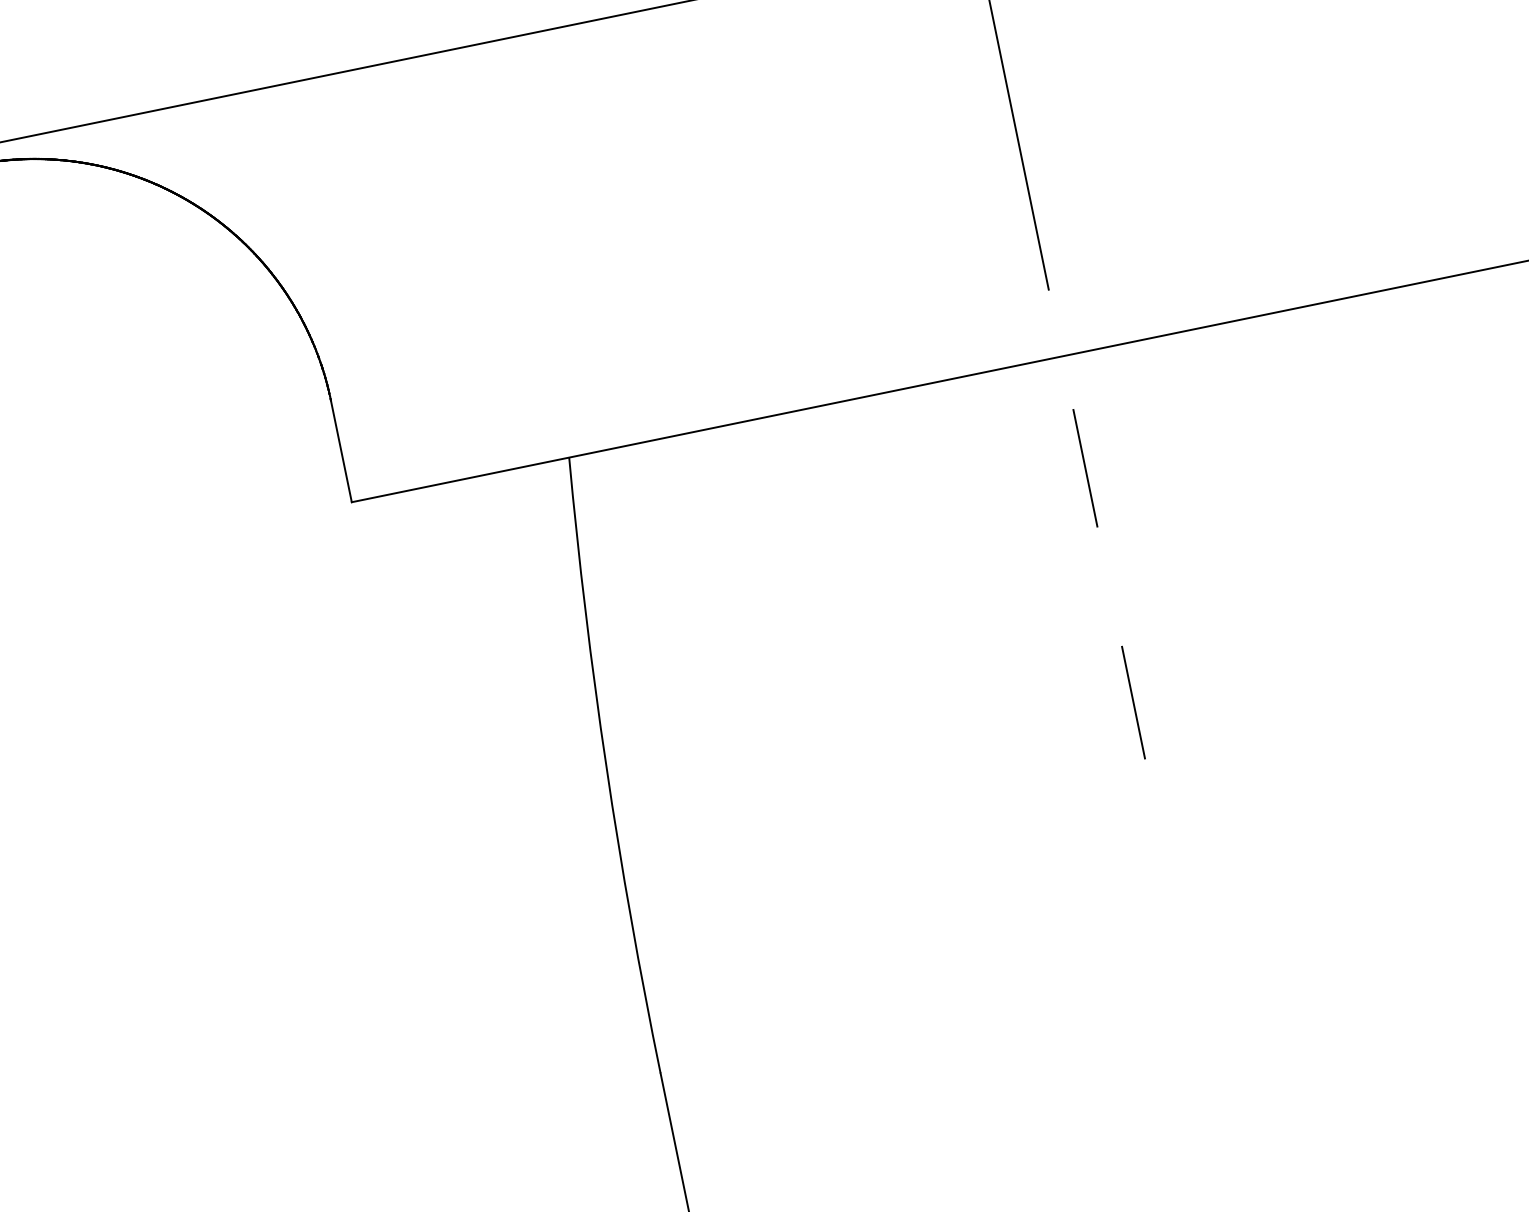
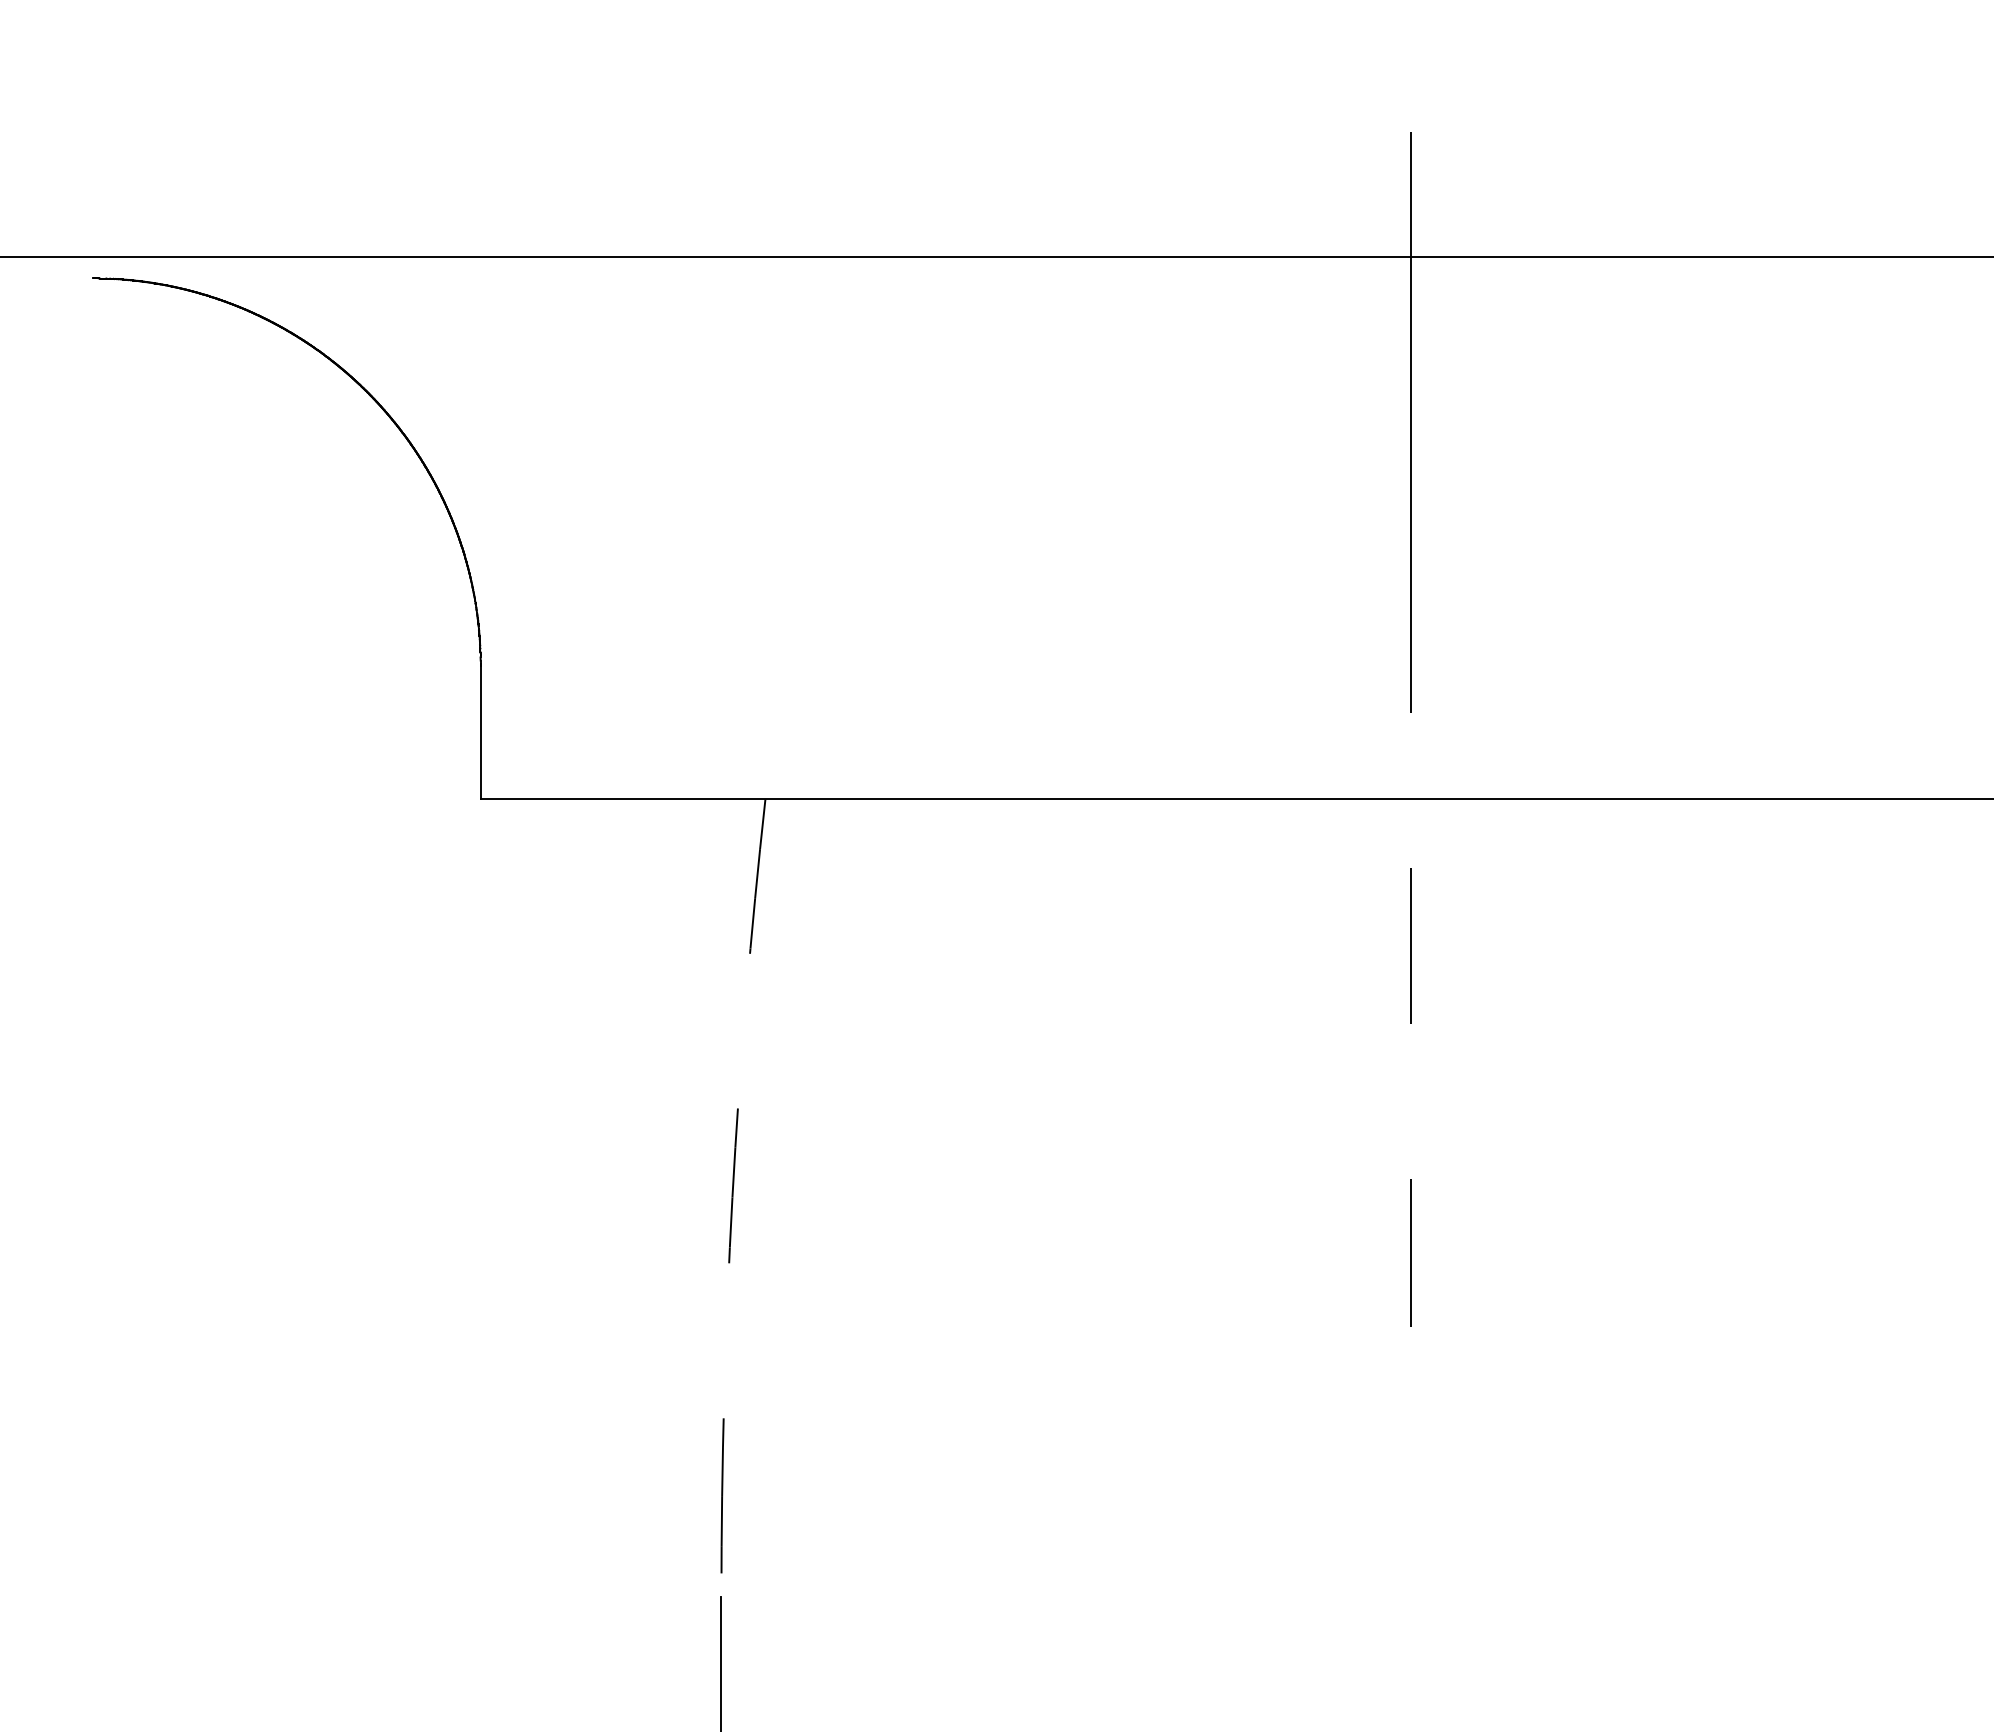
arc: (606, 766) -> (732, 1197), solid -> dashed

